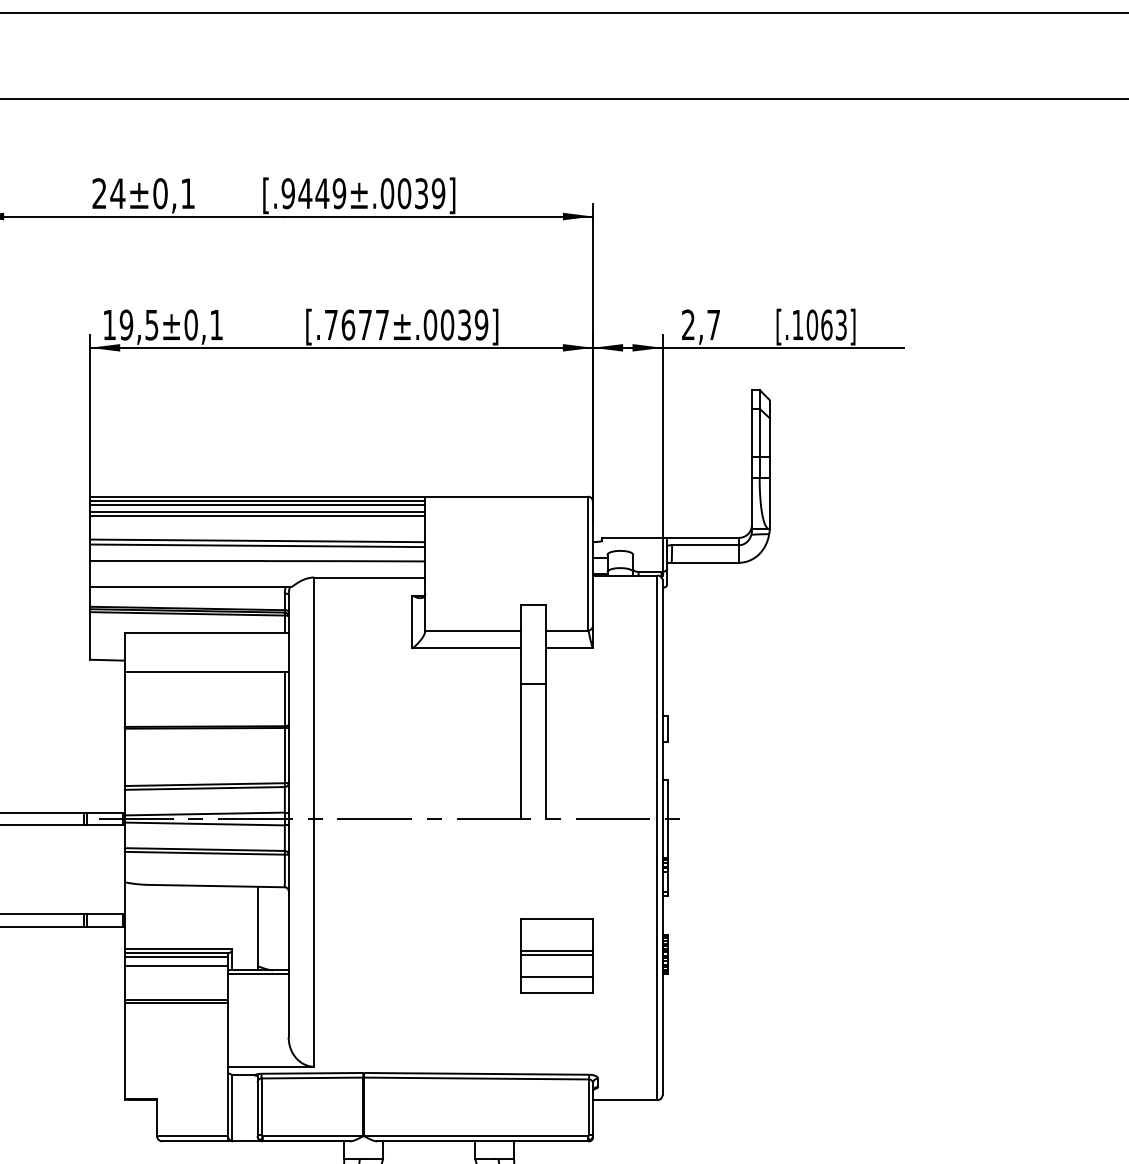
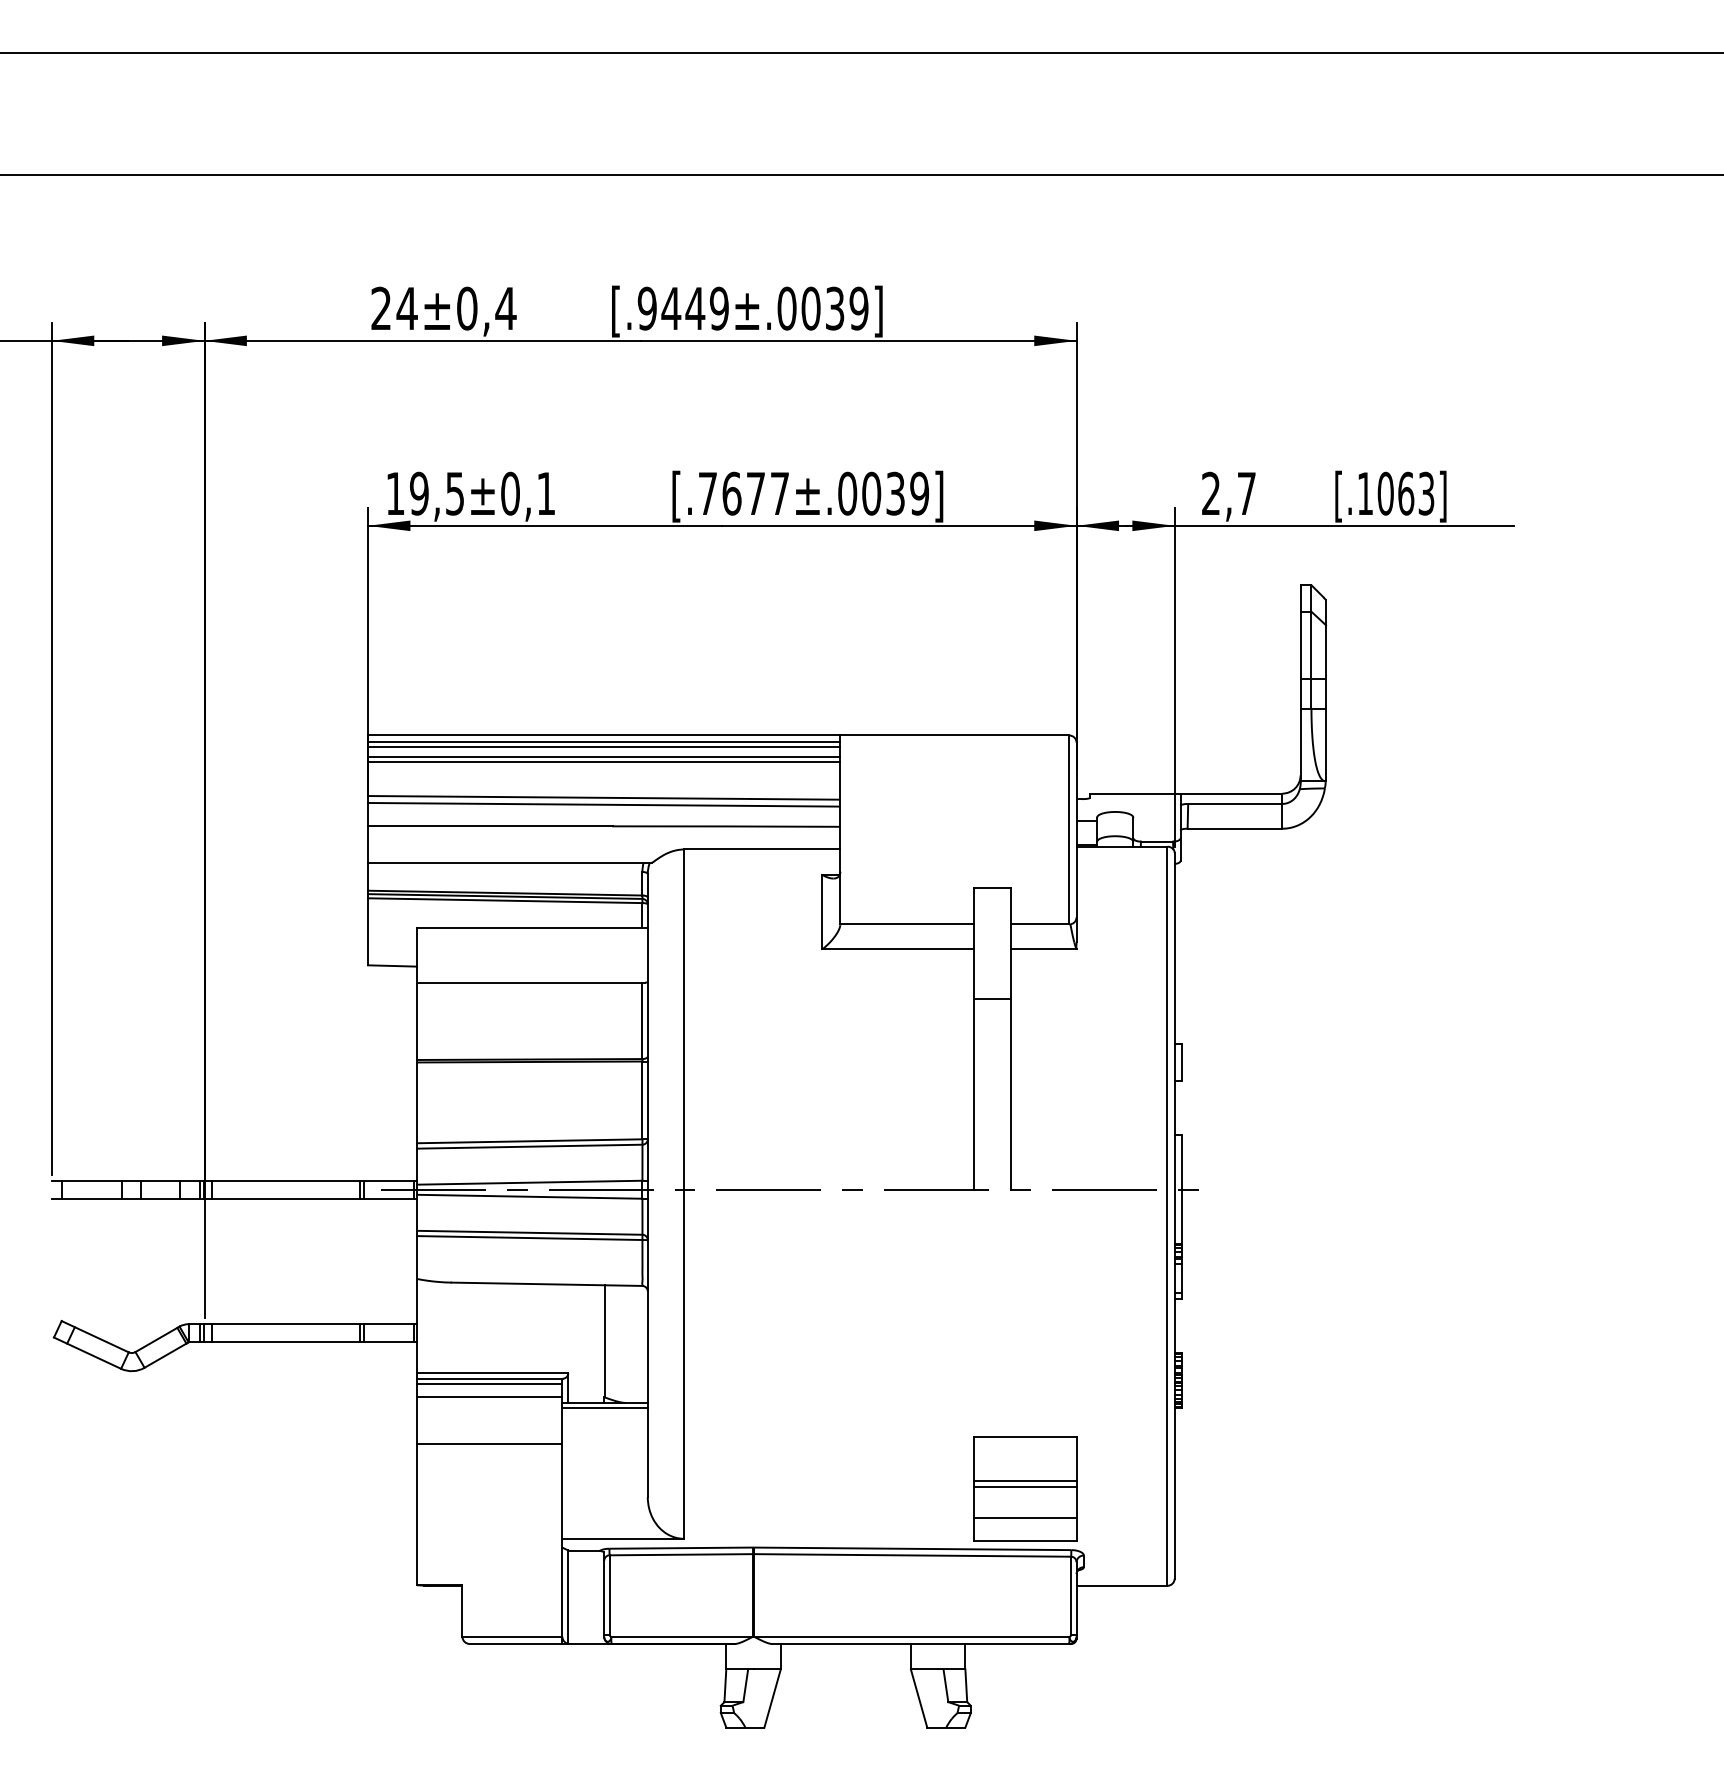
text: (187, 193) -> (505, 308), 24±0,1 -> 24±0,4
part: (556, 955) -> (1025, 1488), moved
line: (176, 1003) -> (489, 1449), removed

